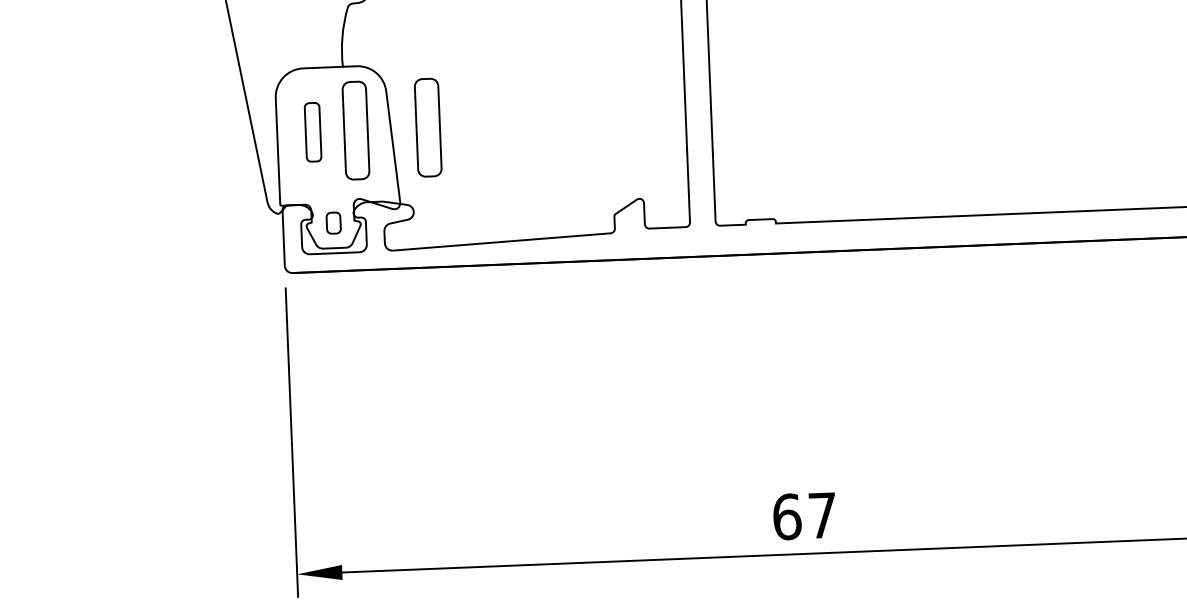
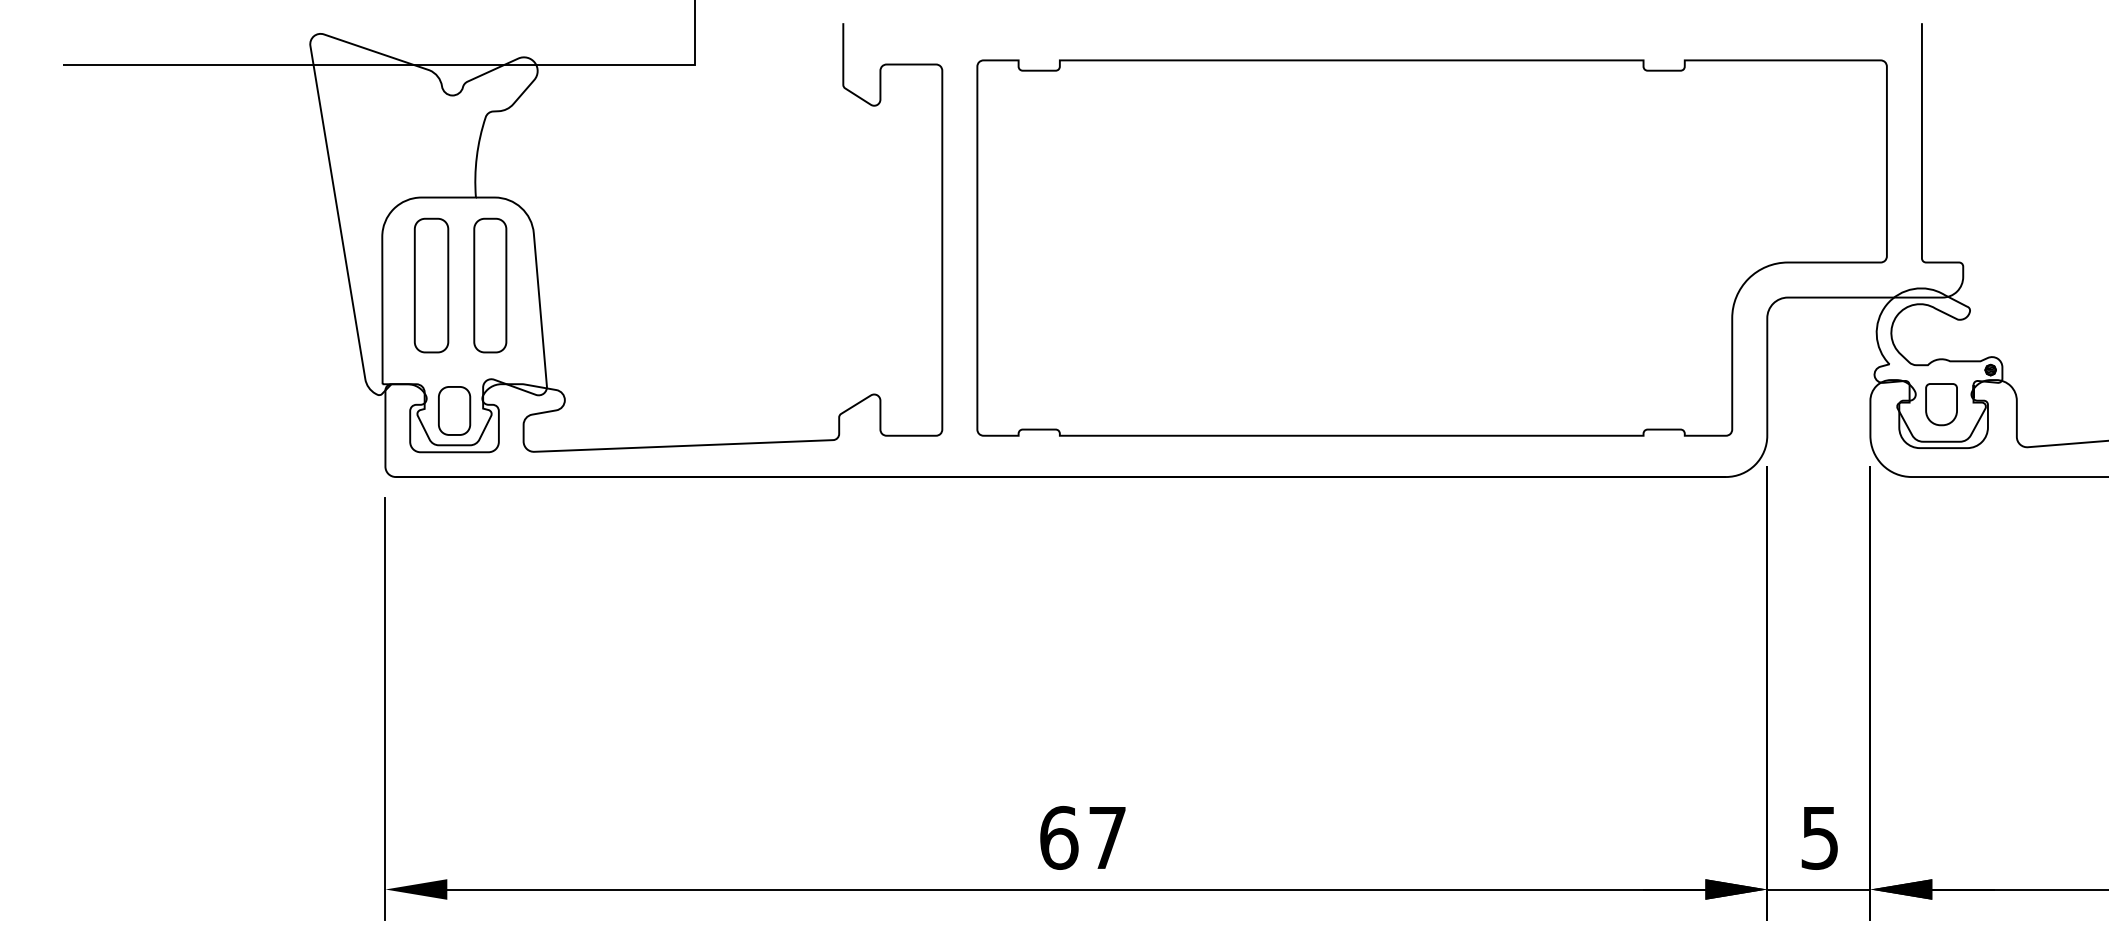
part: (428, 127) -> (589, 285), removed
part: (313, 132) -> (431, 285), size x1.67
part: (333, 222) -> (454, 410), size x1.67

